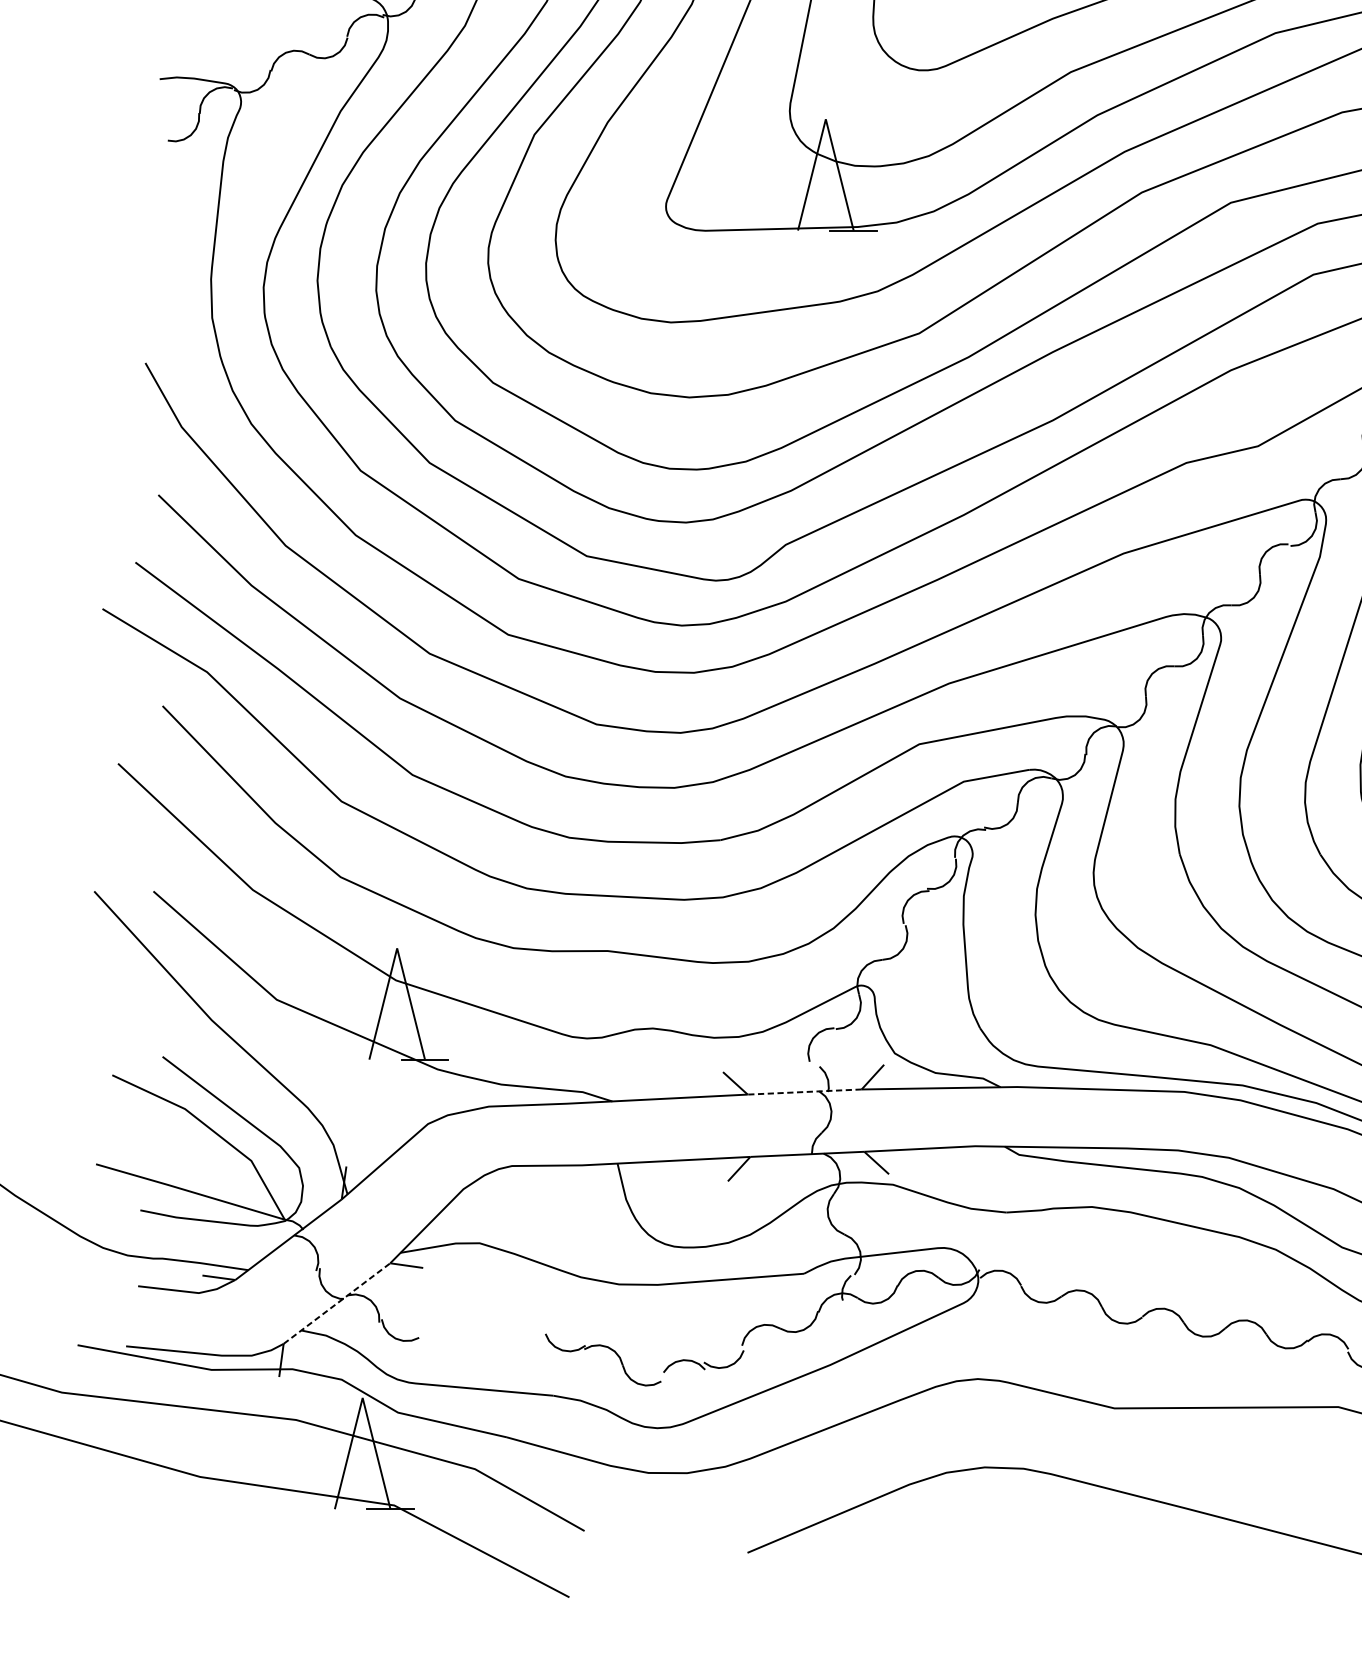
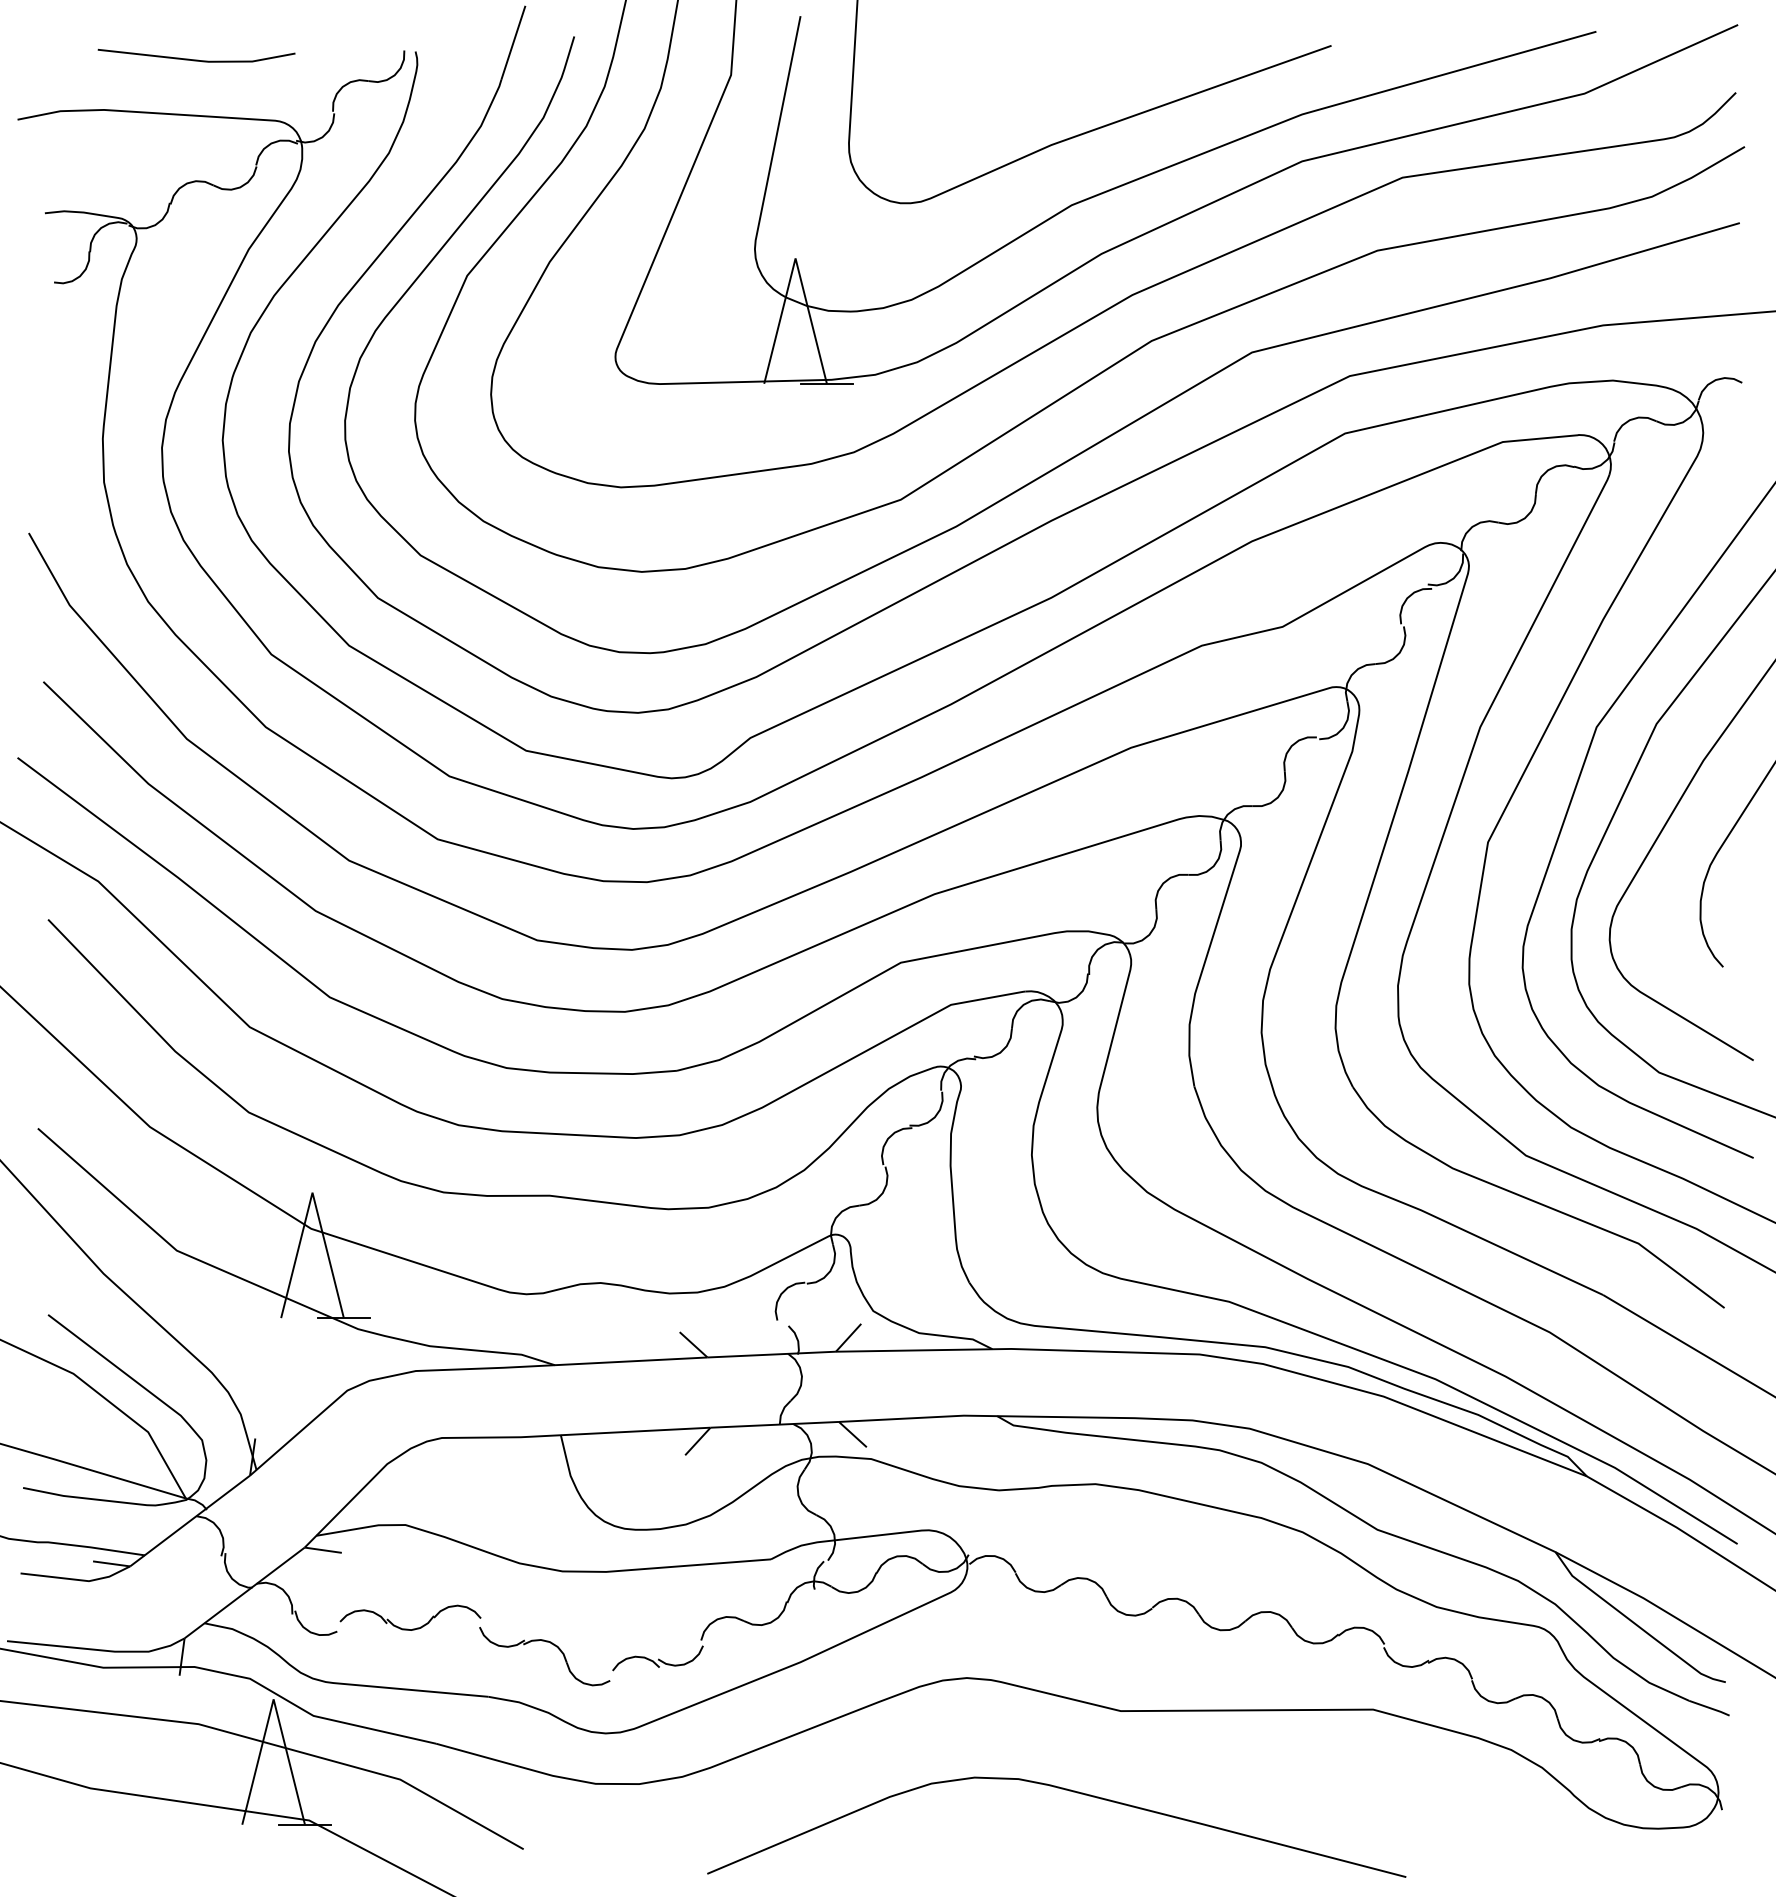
line: (804, 1091) -> (771, 1354), dashed -> solid
line: (337, 1303) -> (245, 1592), dashed -> solid
part: (482, 1335) -> (408, 1628), added

